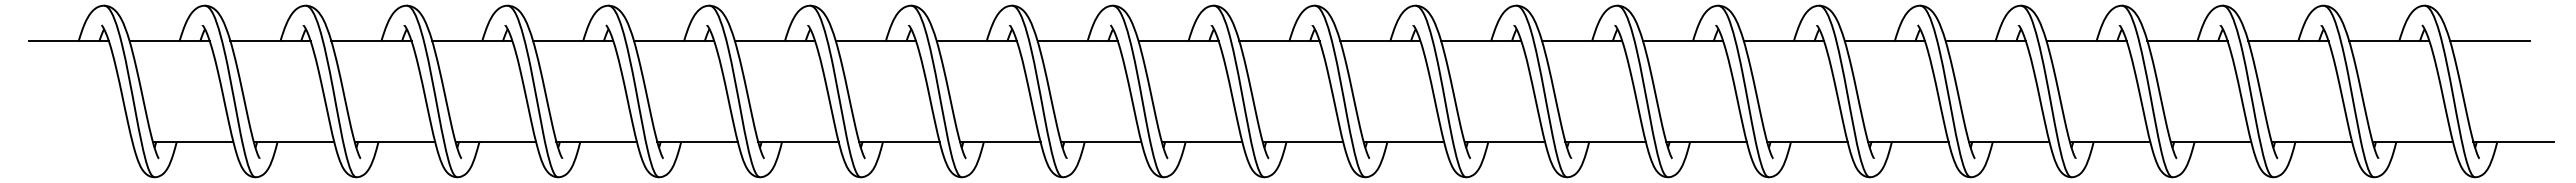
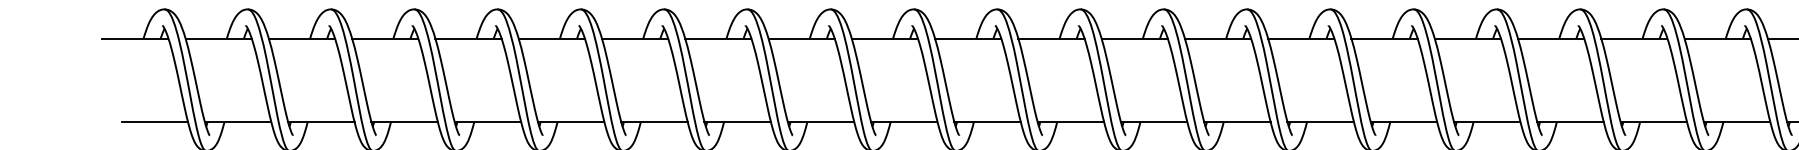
line: (91, 142) -> (154, 122), added

